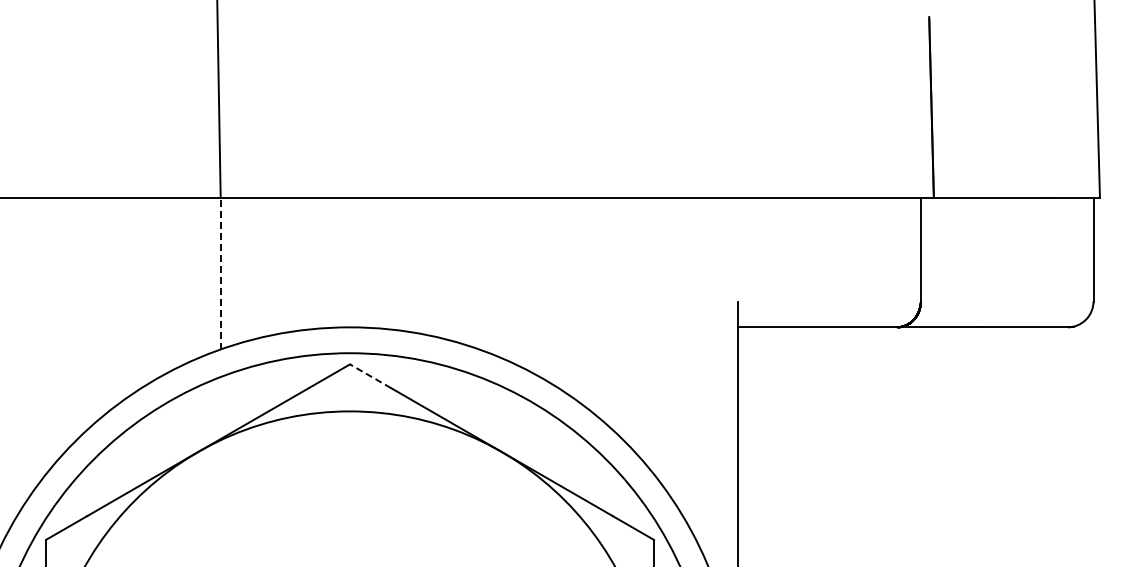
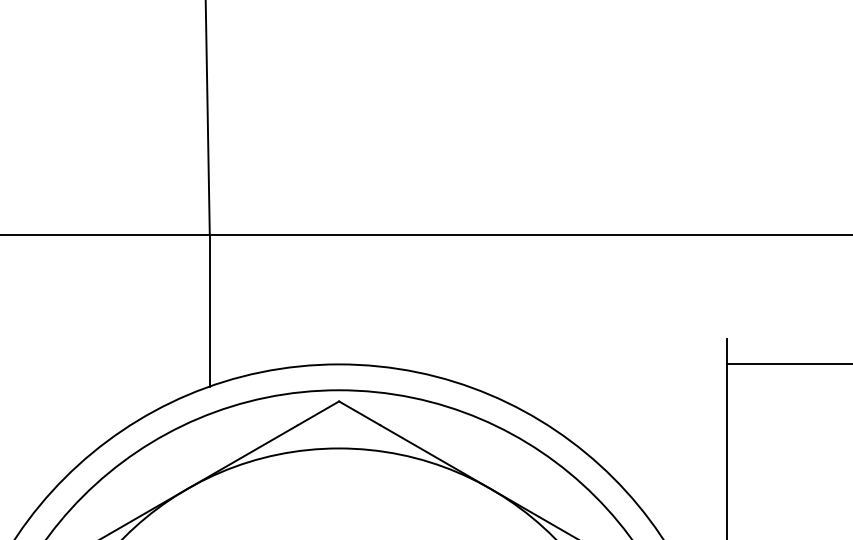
line: (220, 273) -> (209, 310), dashed -> solid
line: (370, 376) -> (359, 413), dashed -> solid

